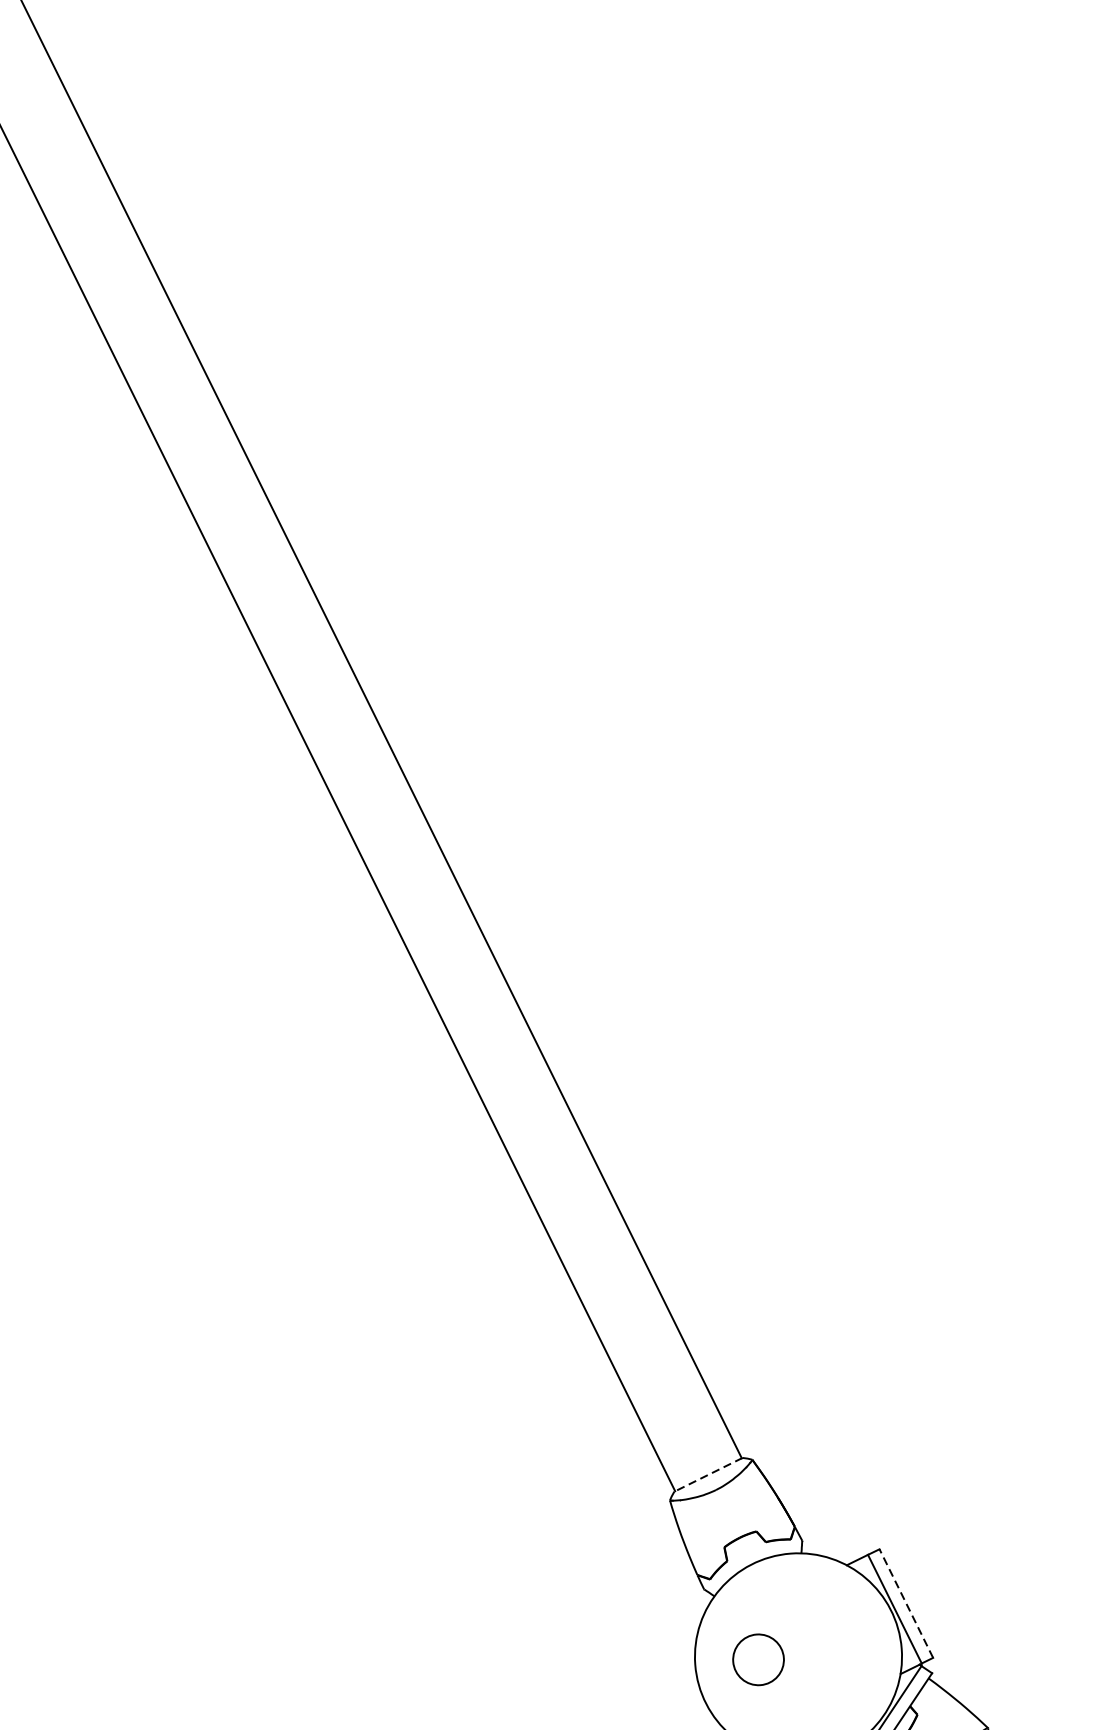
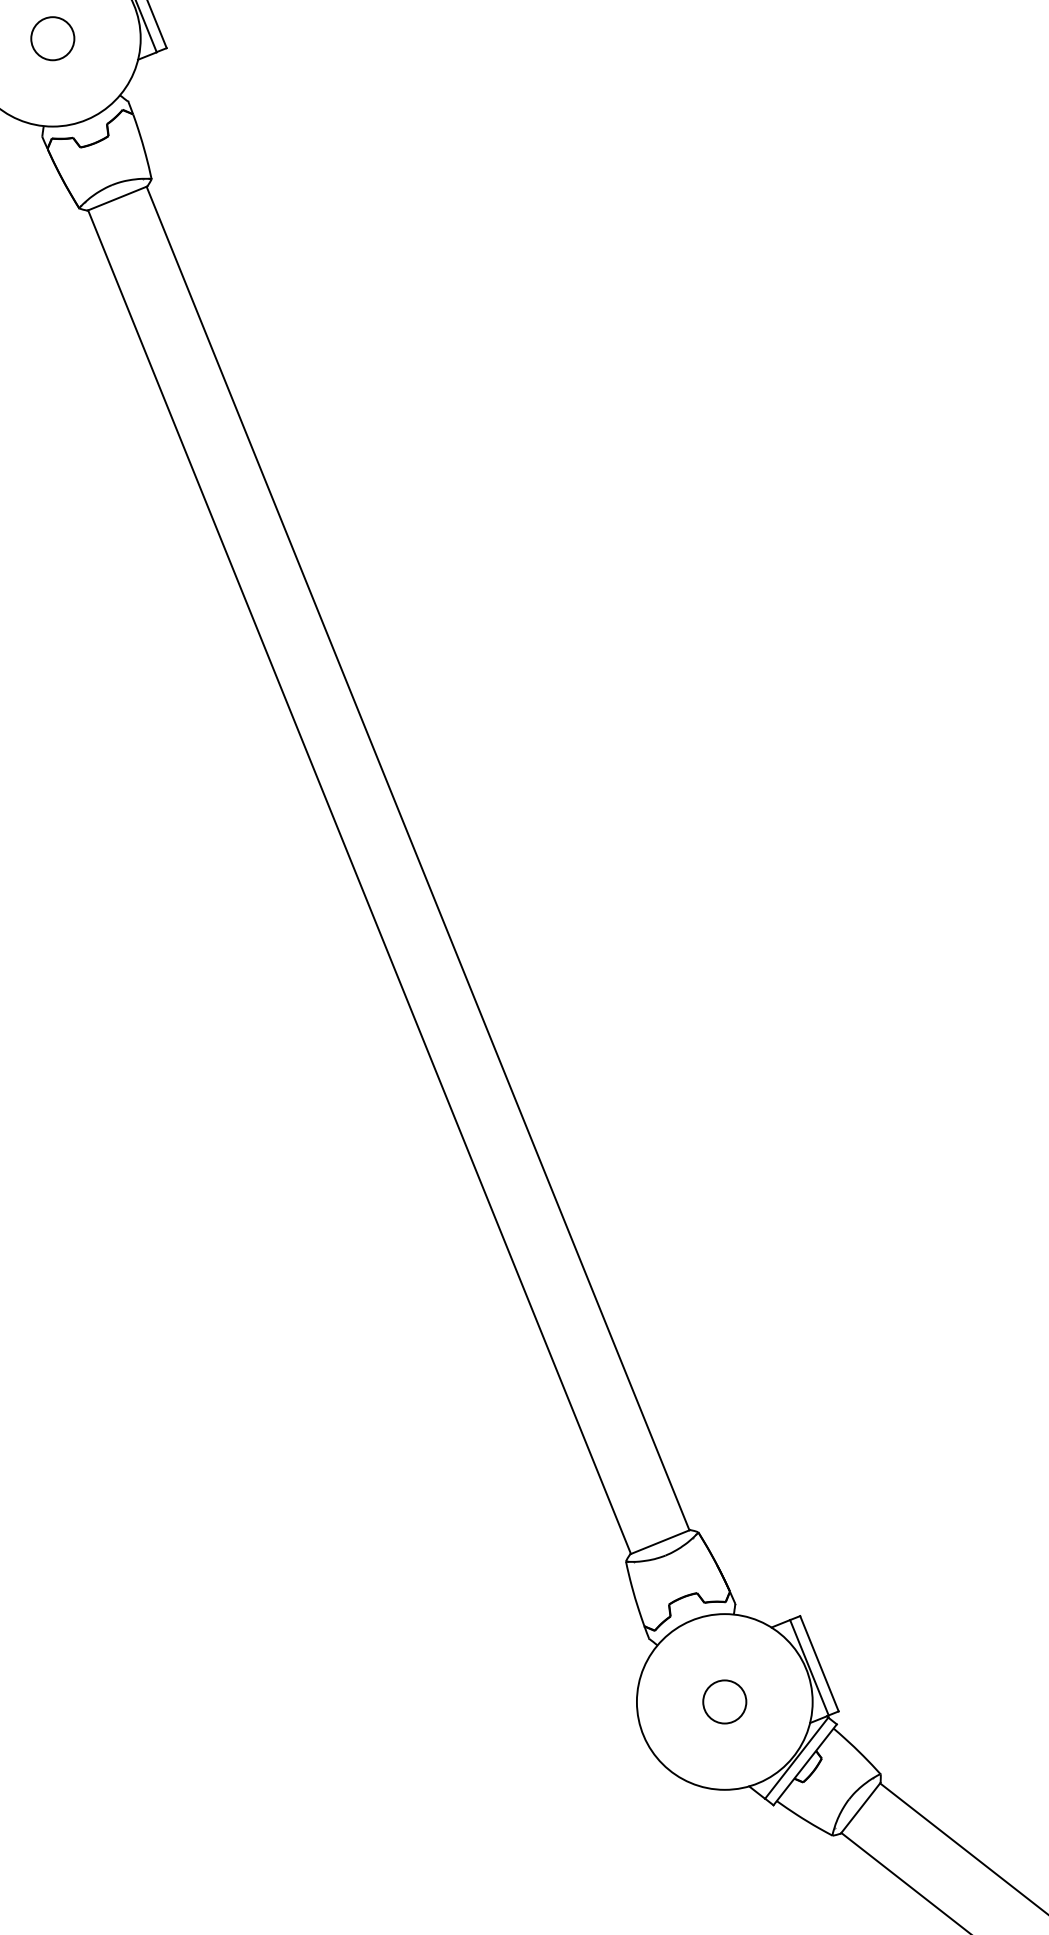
line: (707, 1475) -> (659, 1542), dashed -> solid
line: (906, 1603) -> (819, 1663), dashed -> solid
circle: (758, 1659) -> (724, 1701), moved

